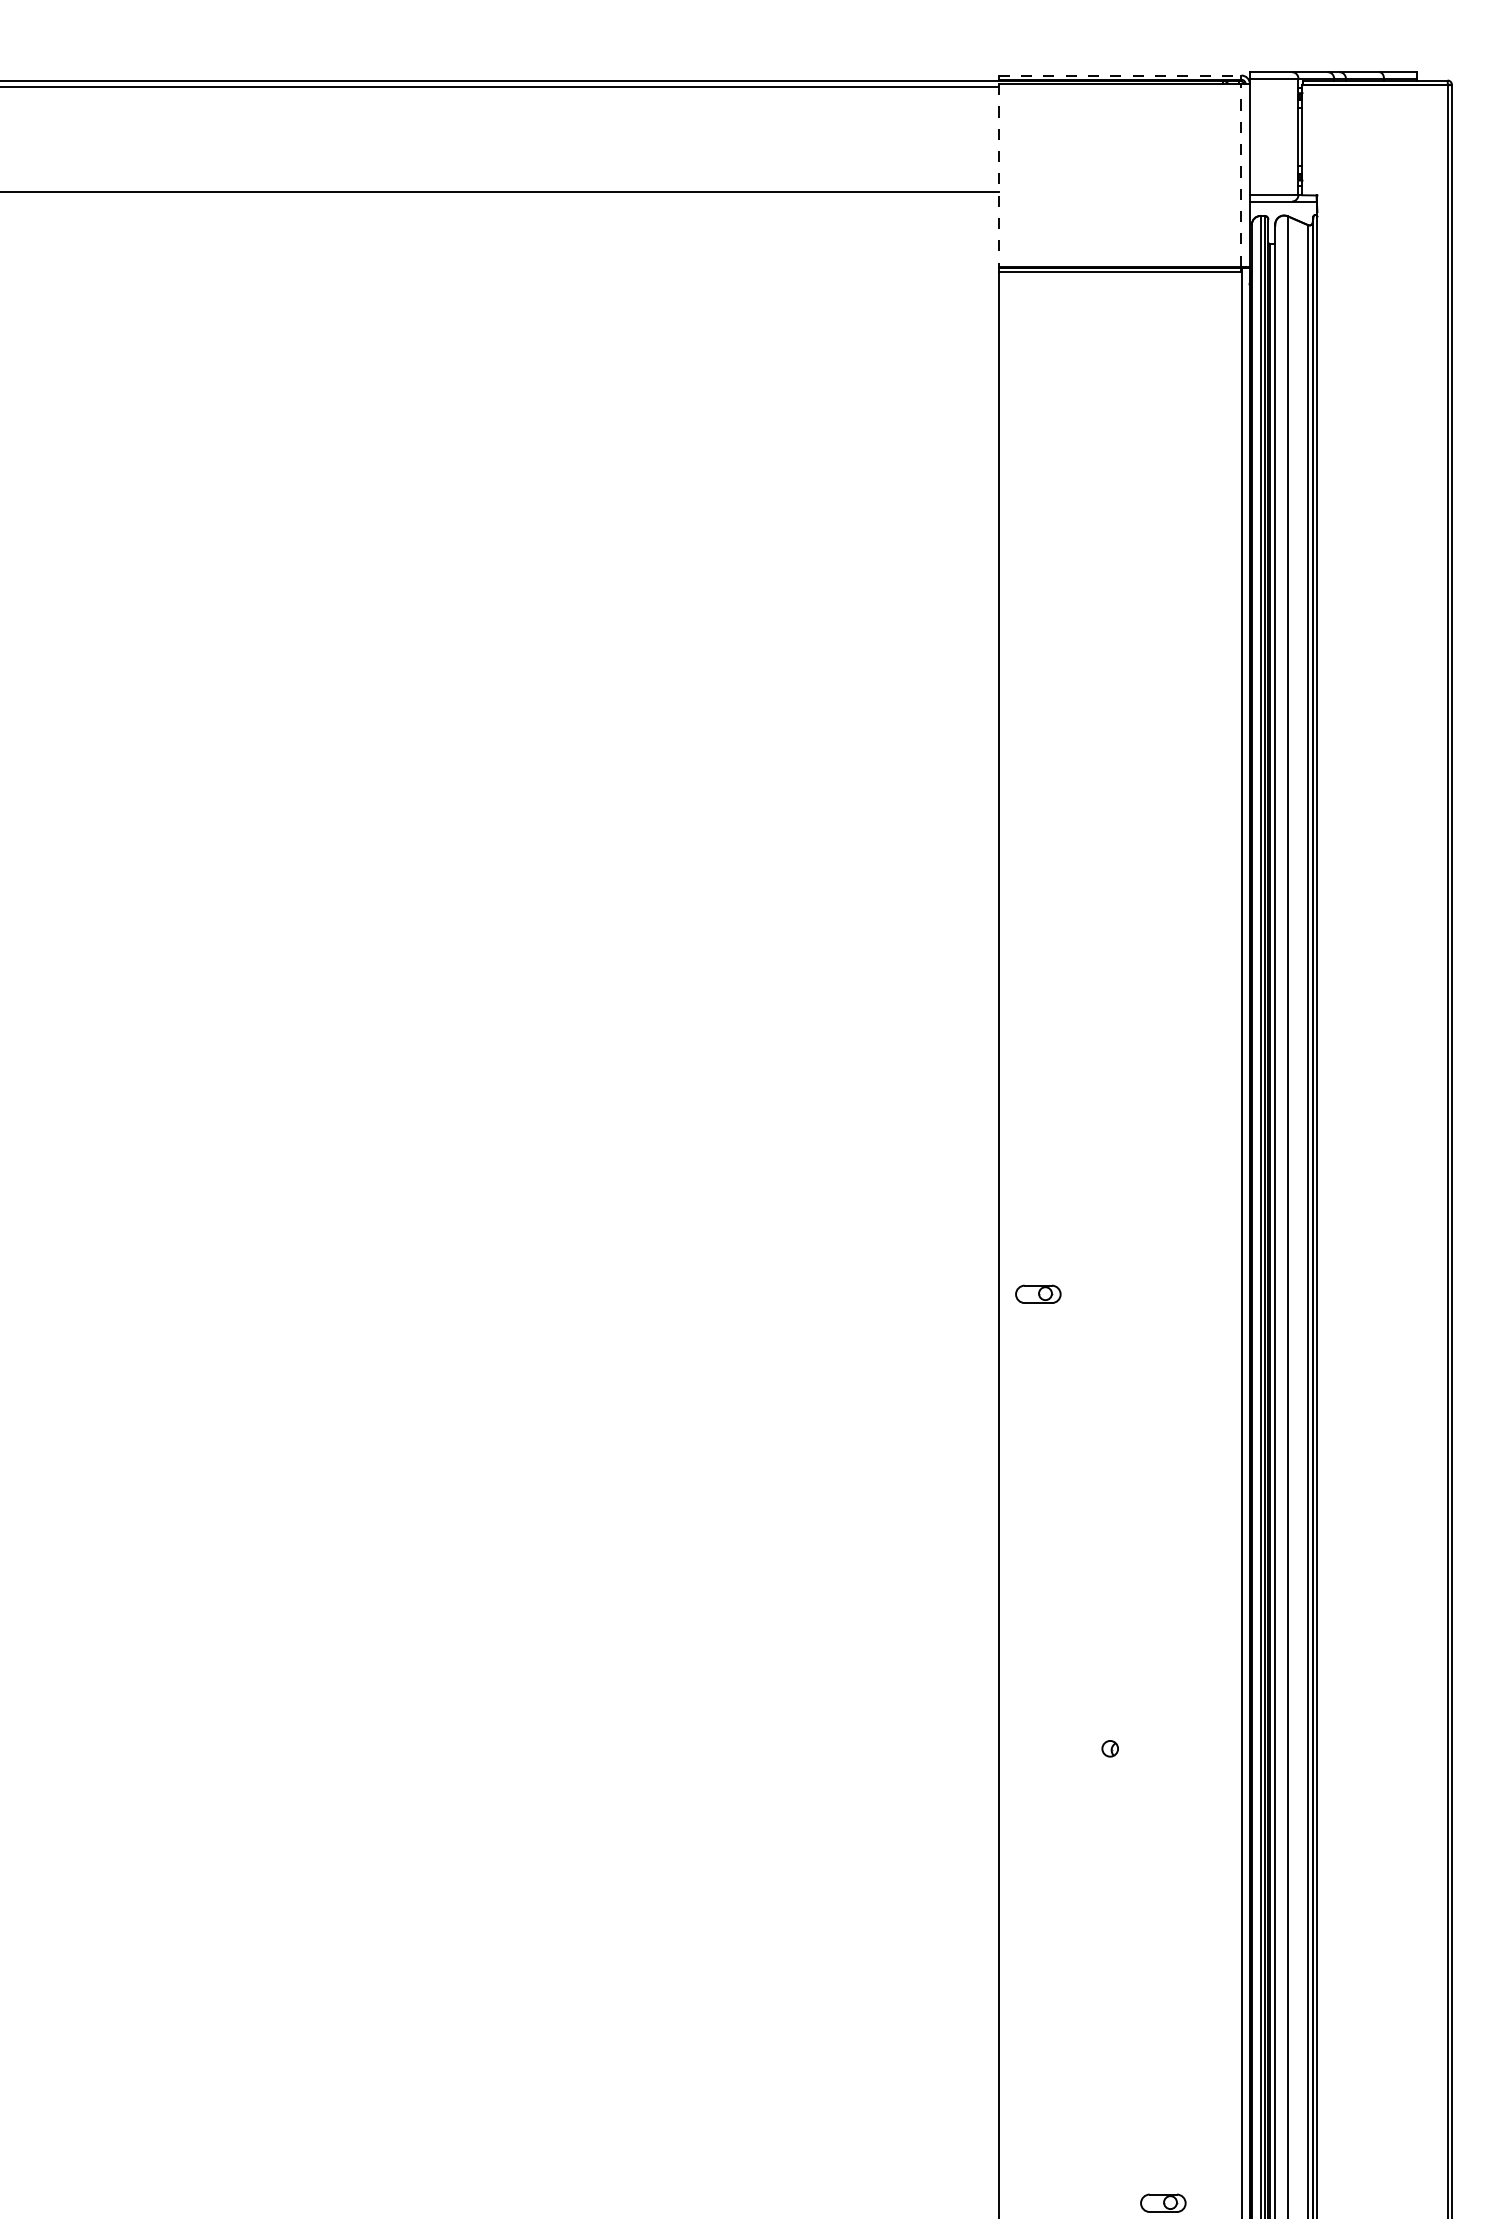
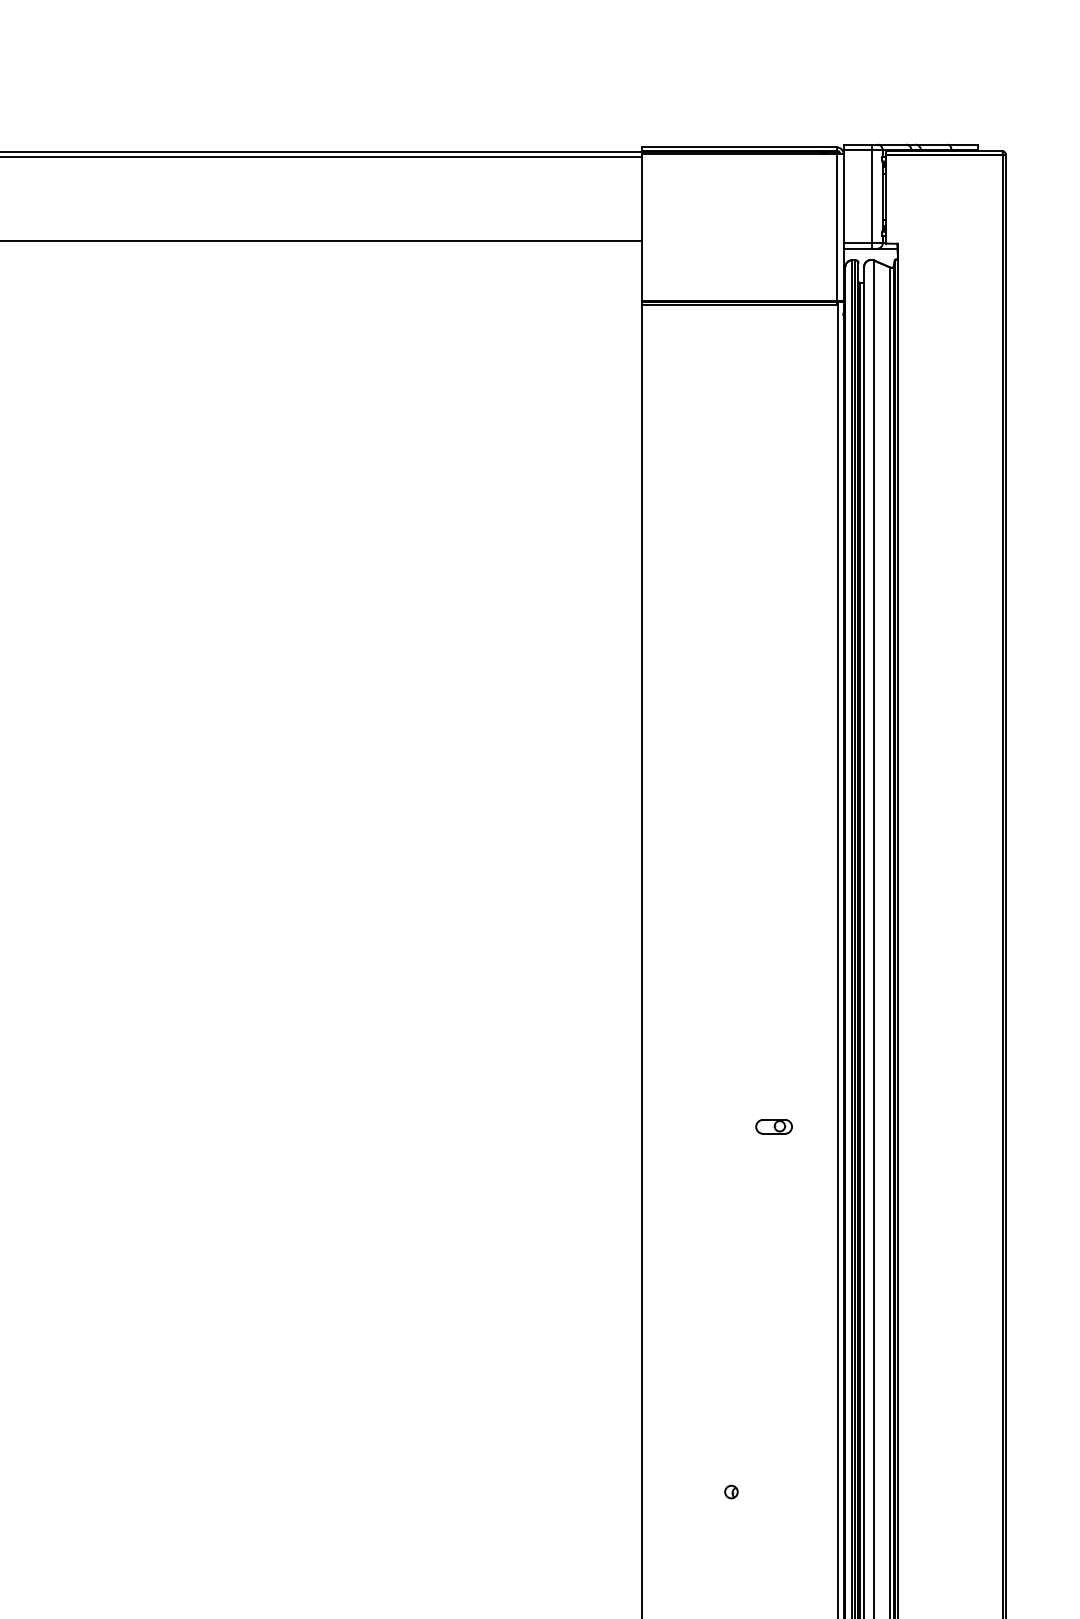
line: (1120, 75) -> (739, 147), dashed -> solid
line: (1285, 136) -> (872, 196), added
line: (1241, 174) -> (836, 226), dashed -> solid
line: (998, 175) -> (641, 227), dashed -> solid
part: (1038, 1293) -> (774, 1126), moved

